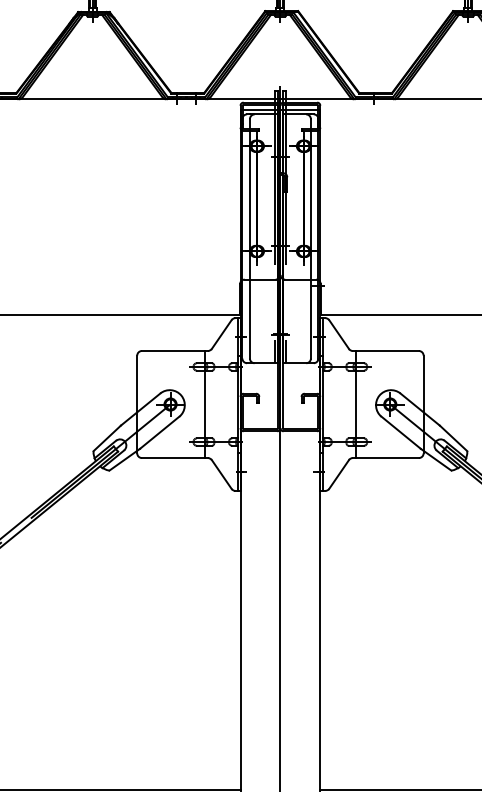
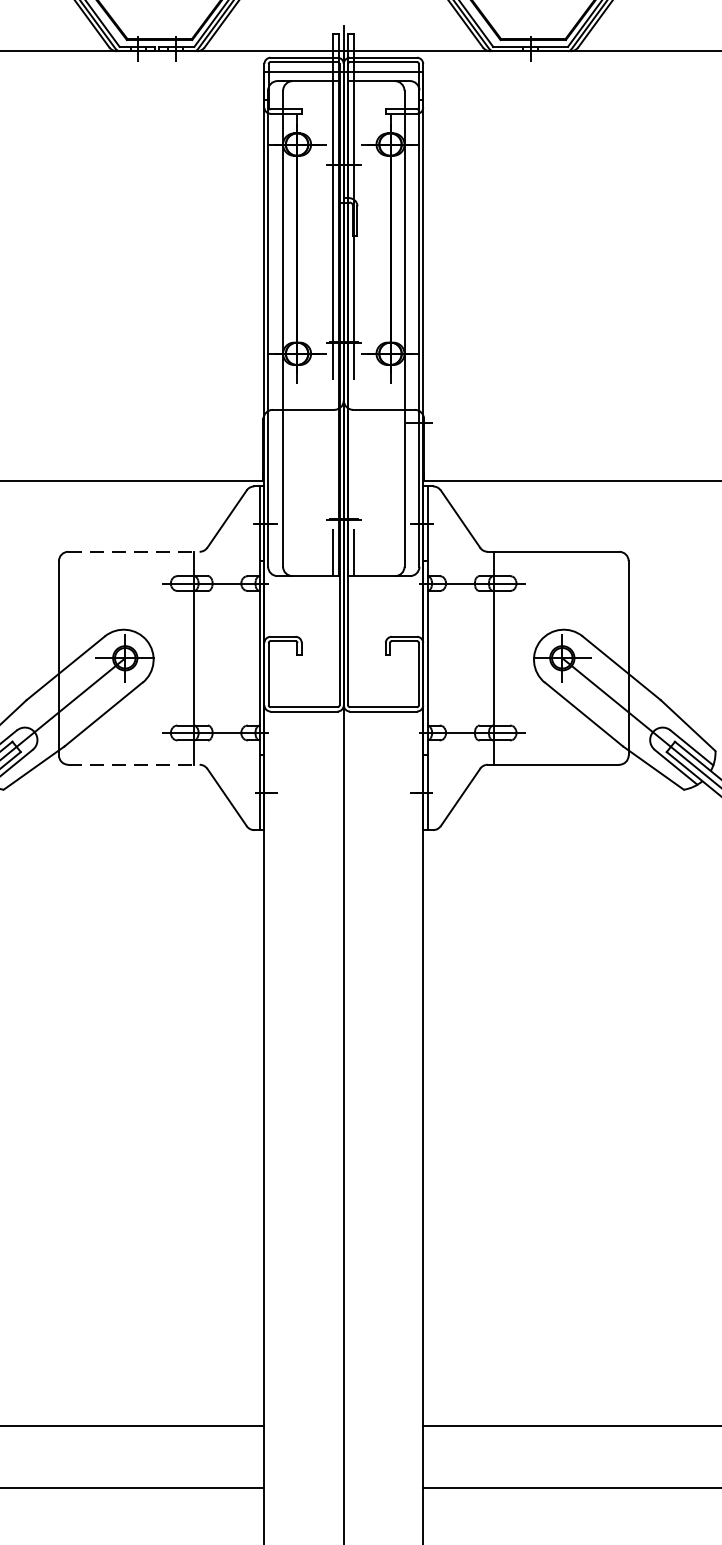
line: (175, 351) -> (135, 552), solid -> dashed
line: (175, 458) -> (135, 765), solid -> dashed

